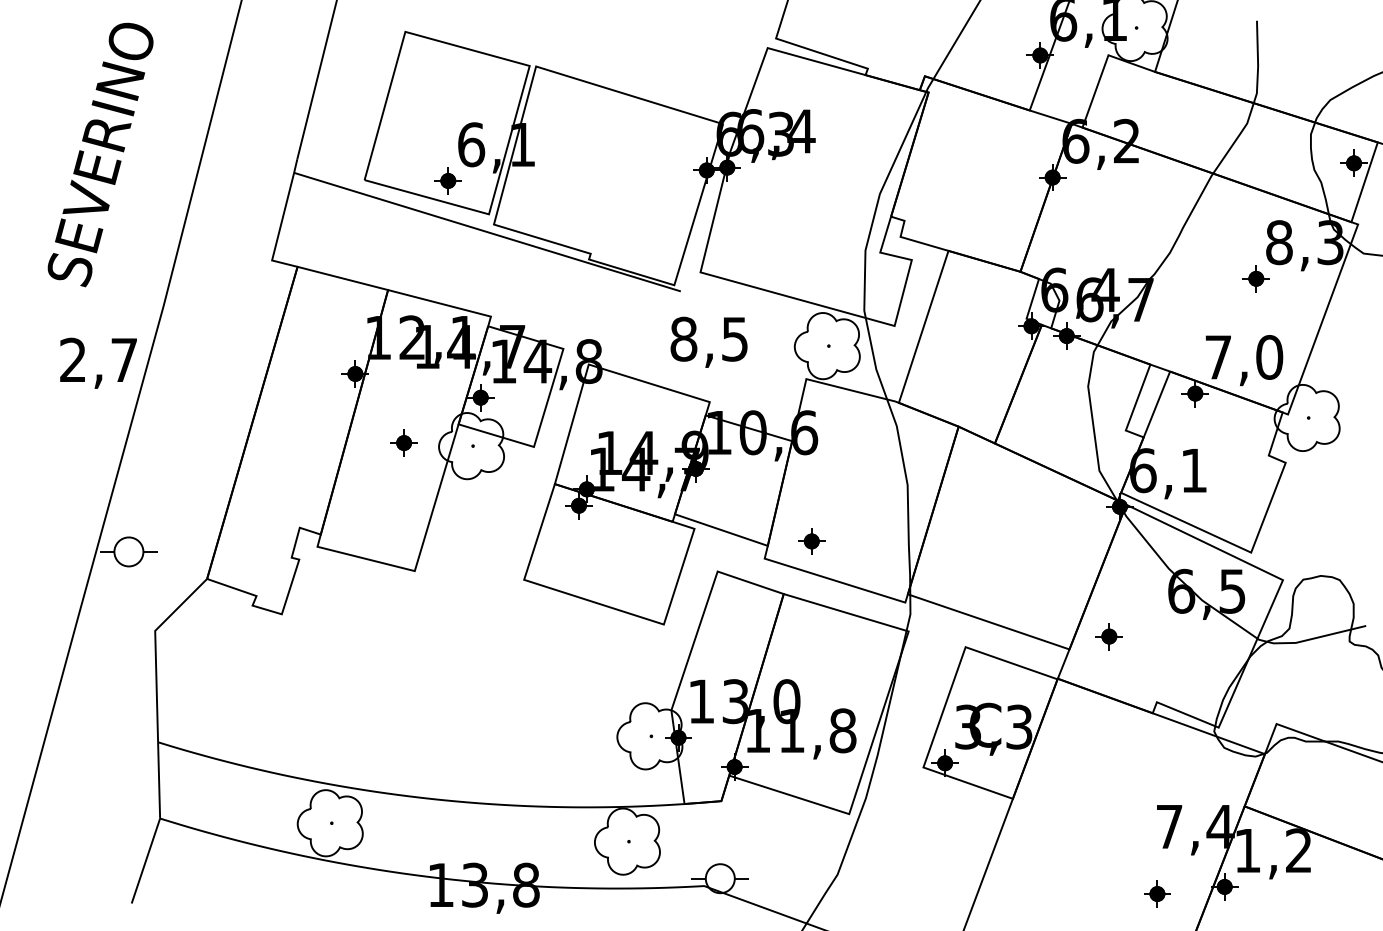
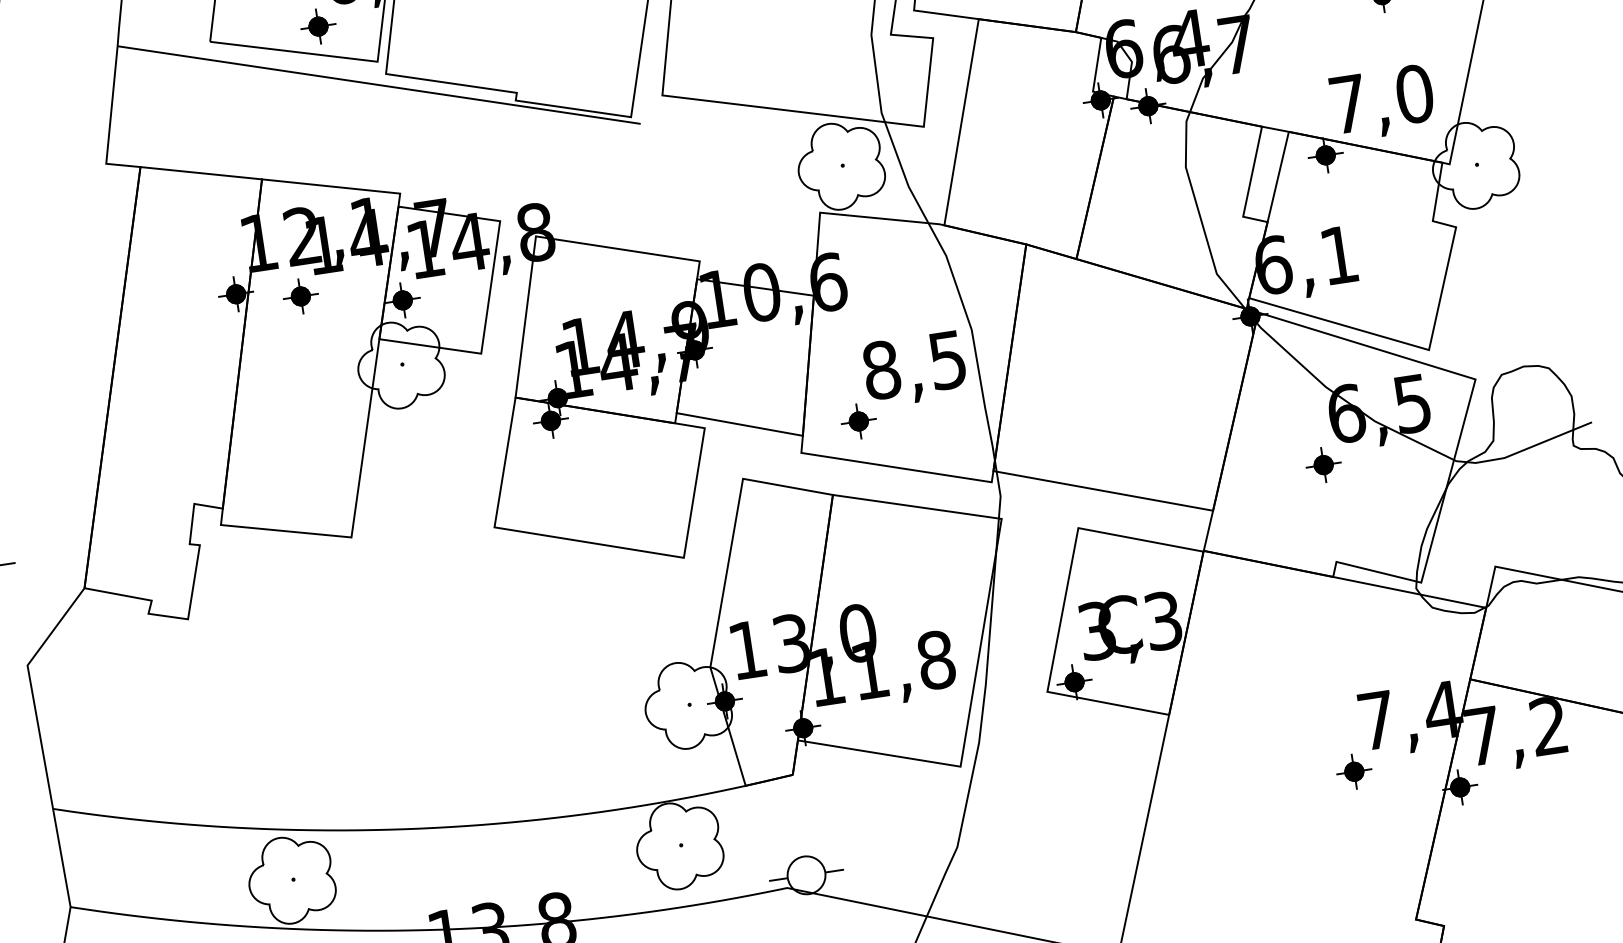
text: (708, 341) -> (913, 368), moved
part: (403, 442) -> (299, 295), moved
part: (1108, 636) -> (1322, 465), moved
text: (1247, 850) -> (1482, 735), 1,2 -> 7,2
part: (1157, 893) -> (1354, 771), moved

